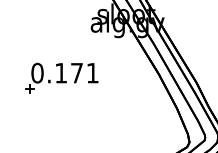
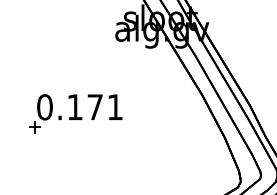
part: (61, 77) -> (75, 112), moved

